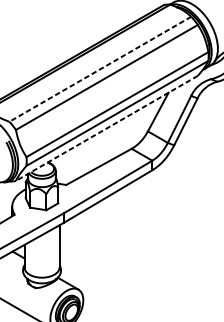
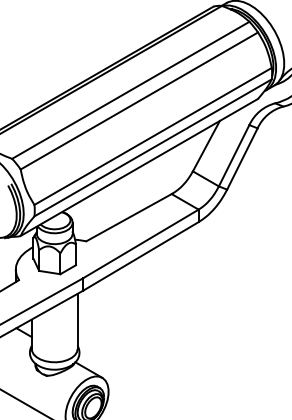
line: (100, 69) -> (130, 90), dashed -> solid
line: (106, 128) -> (138, 167), dashed -> solid

